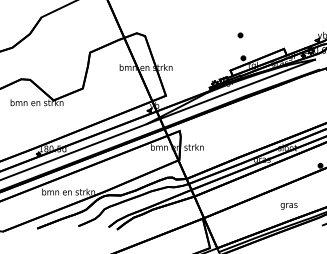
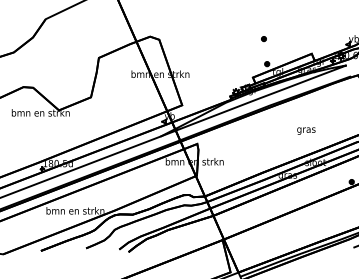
text: (288, 206) -> (305, 131), moved

